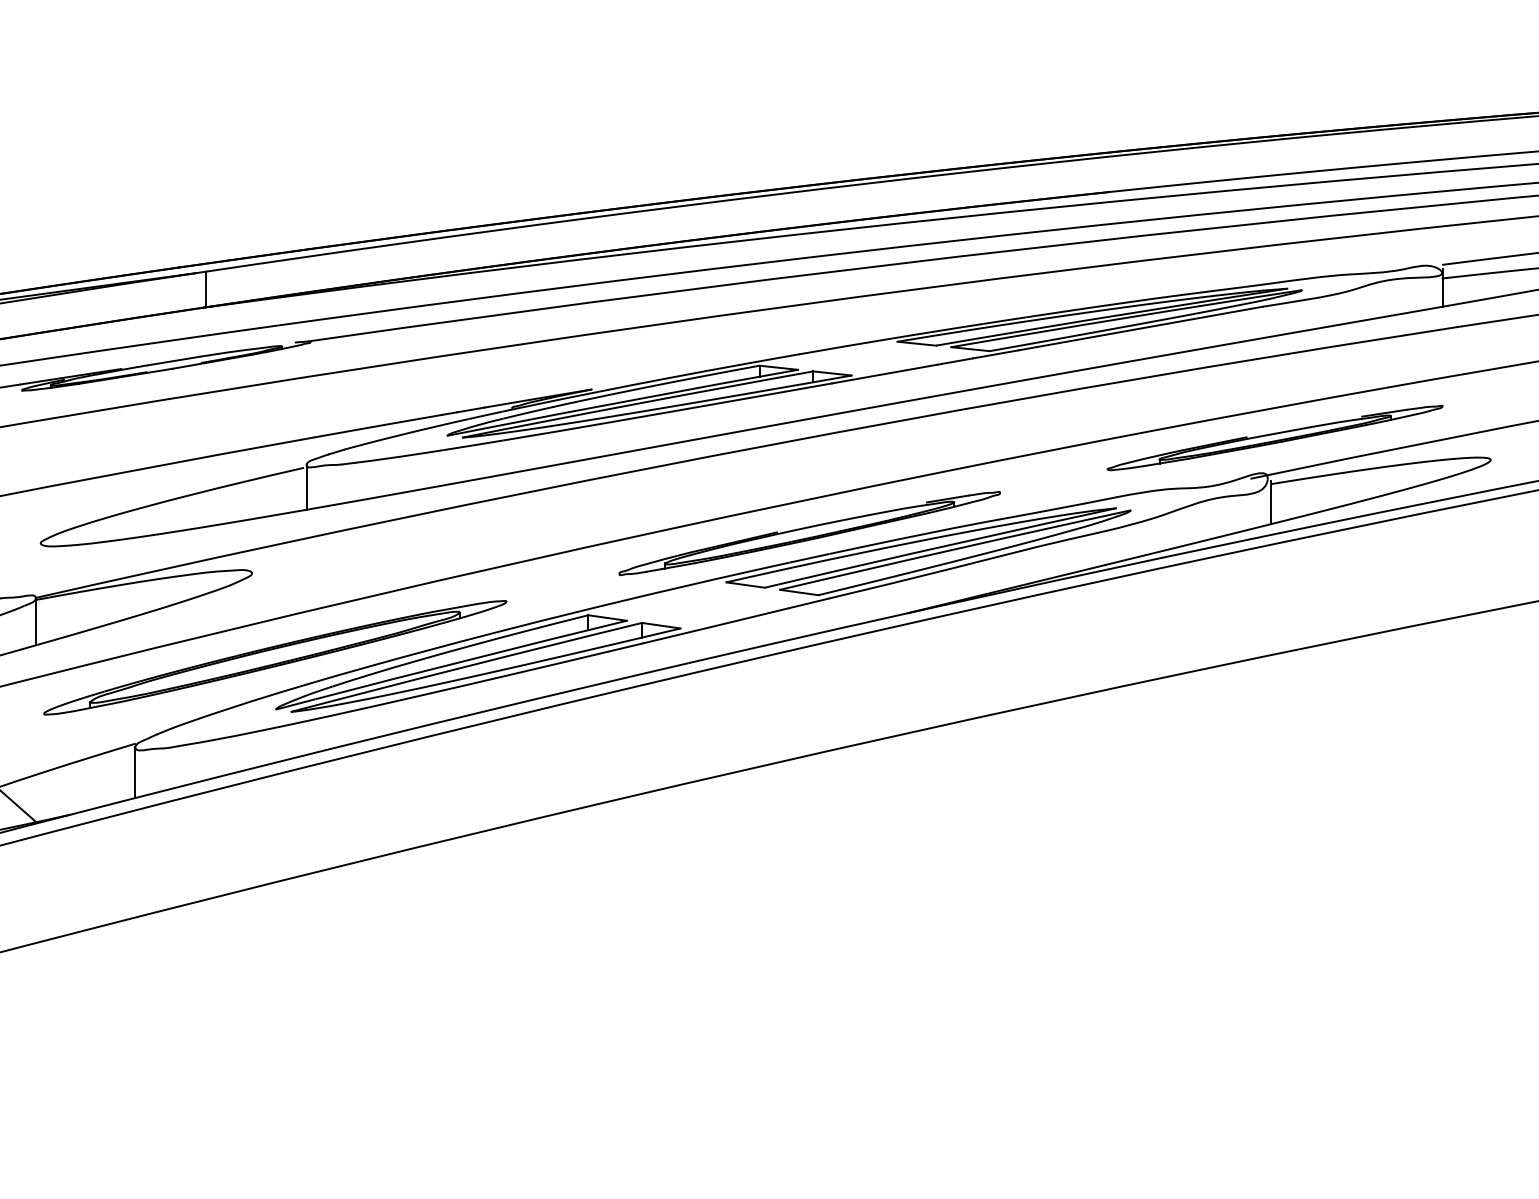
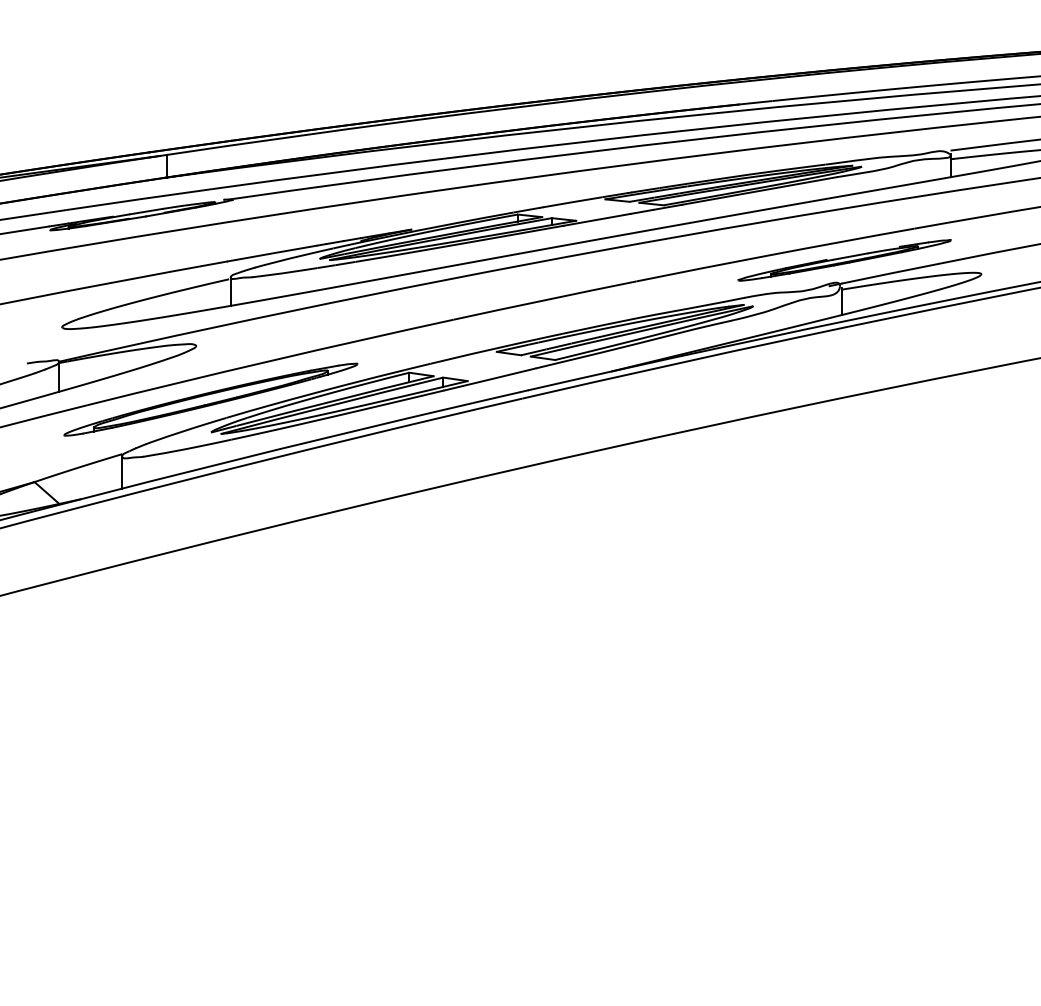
part: (809, 532) -> (549, 320), removed

